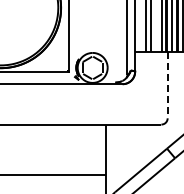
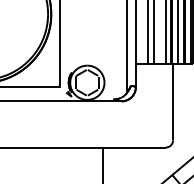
line: (167, 85) -> (172, 102), dashed -> solid

